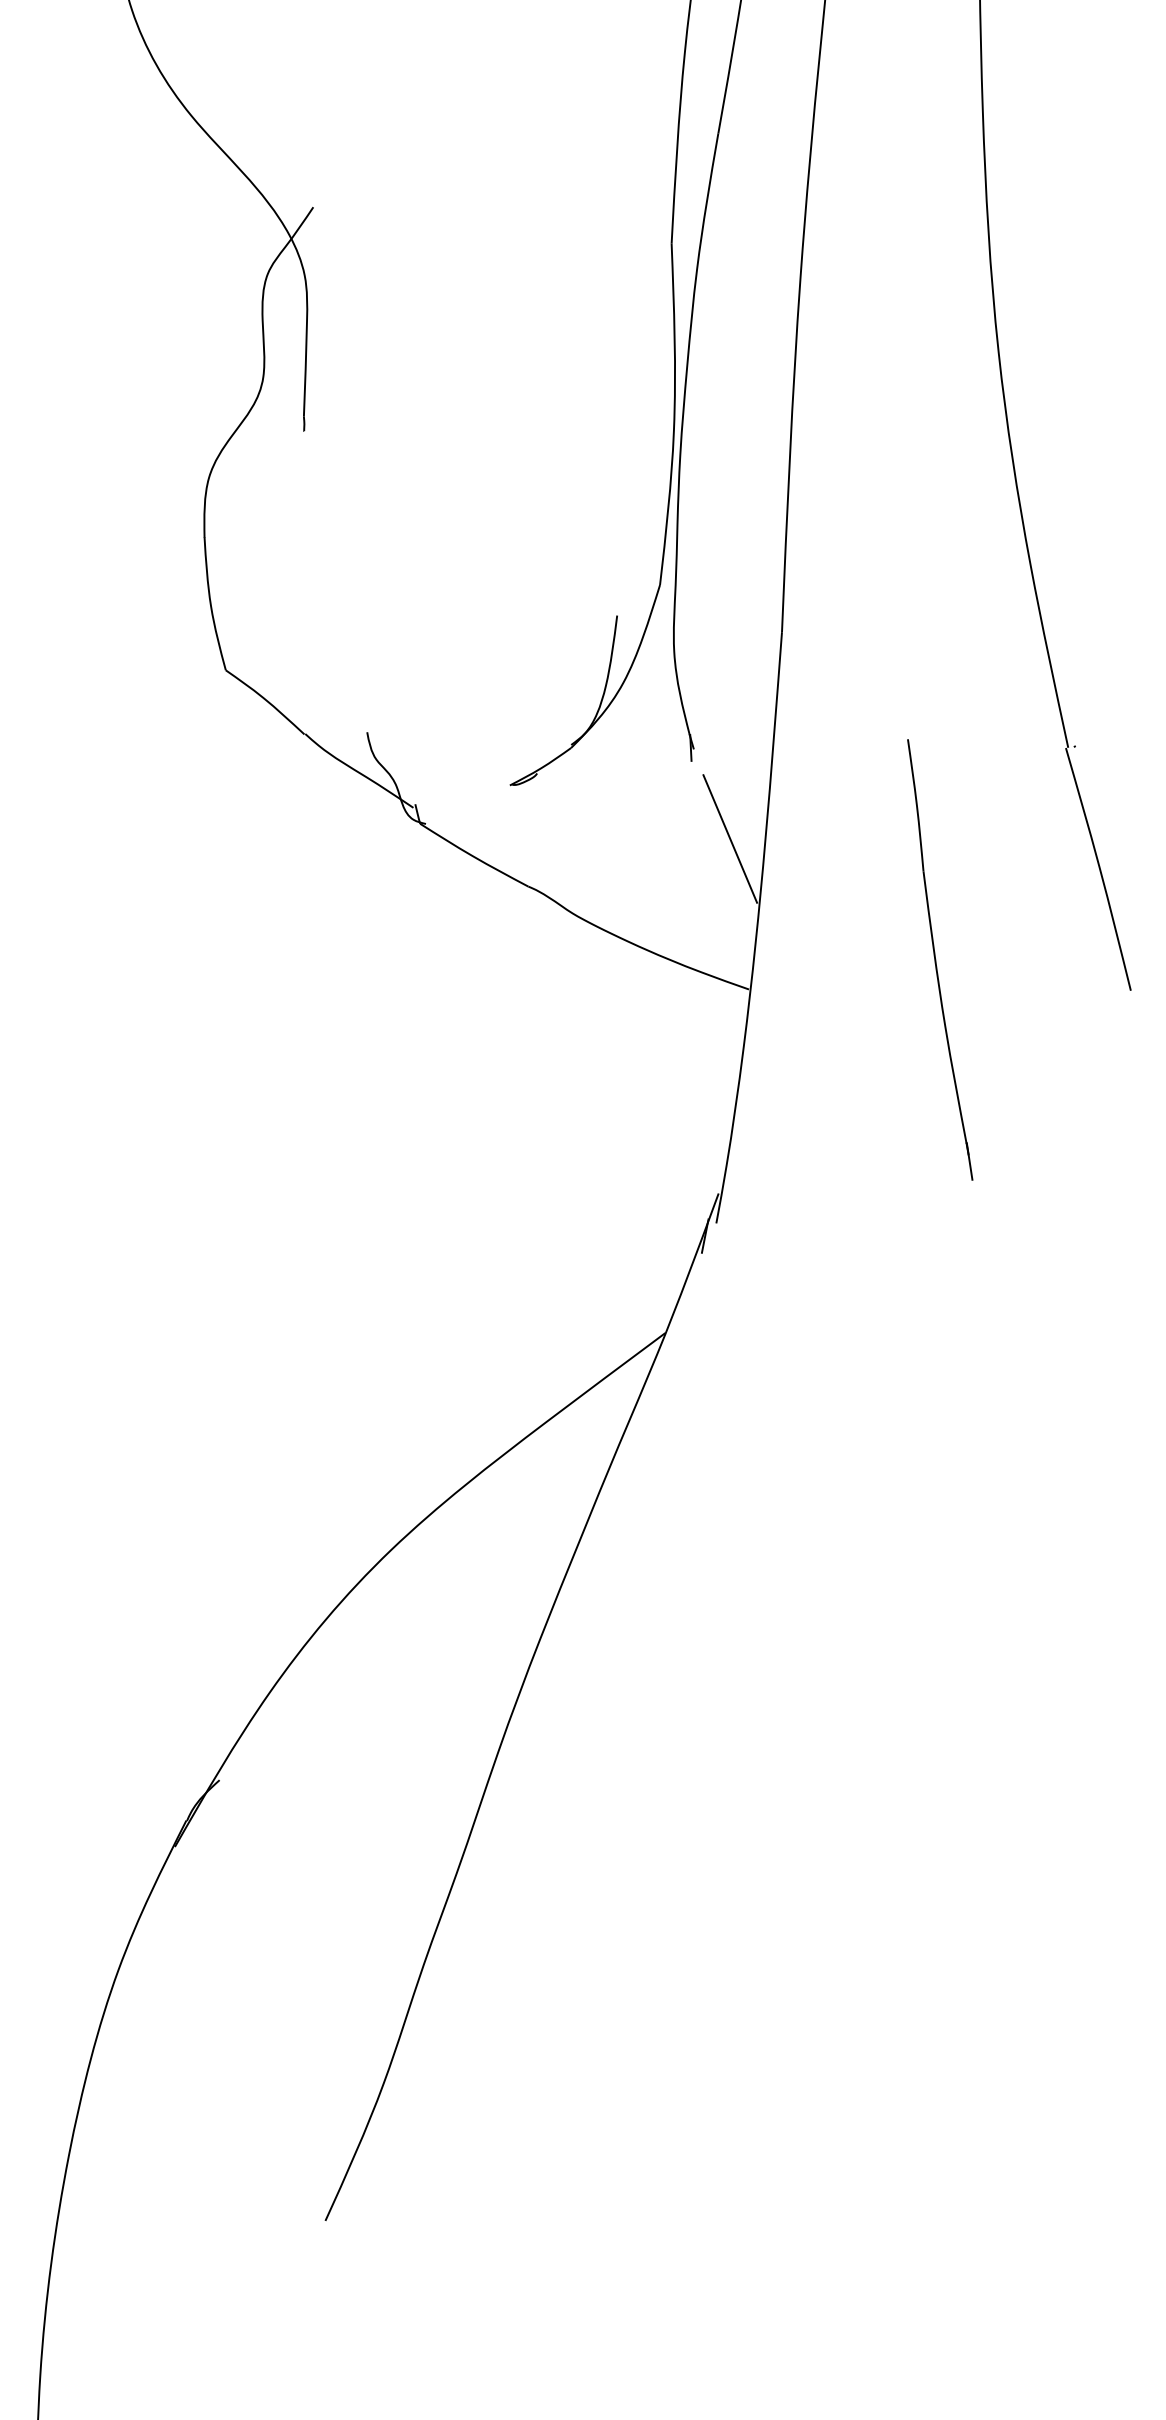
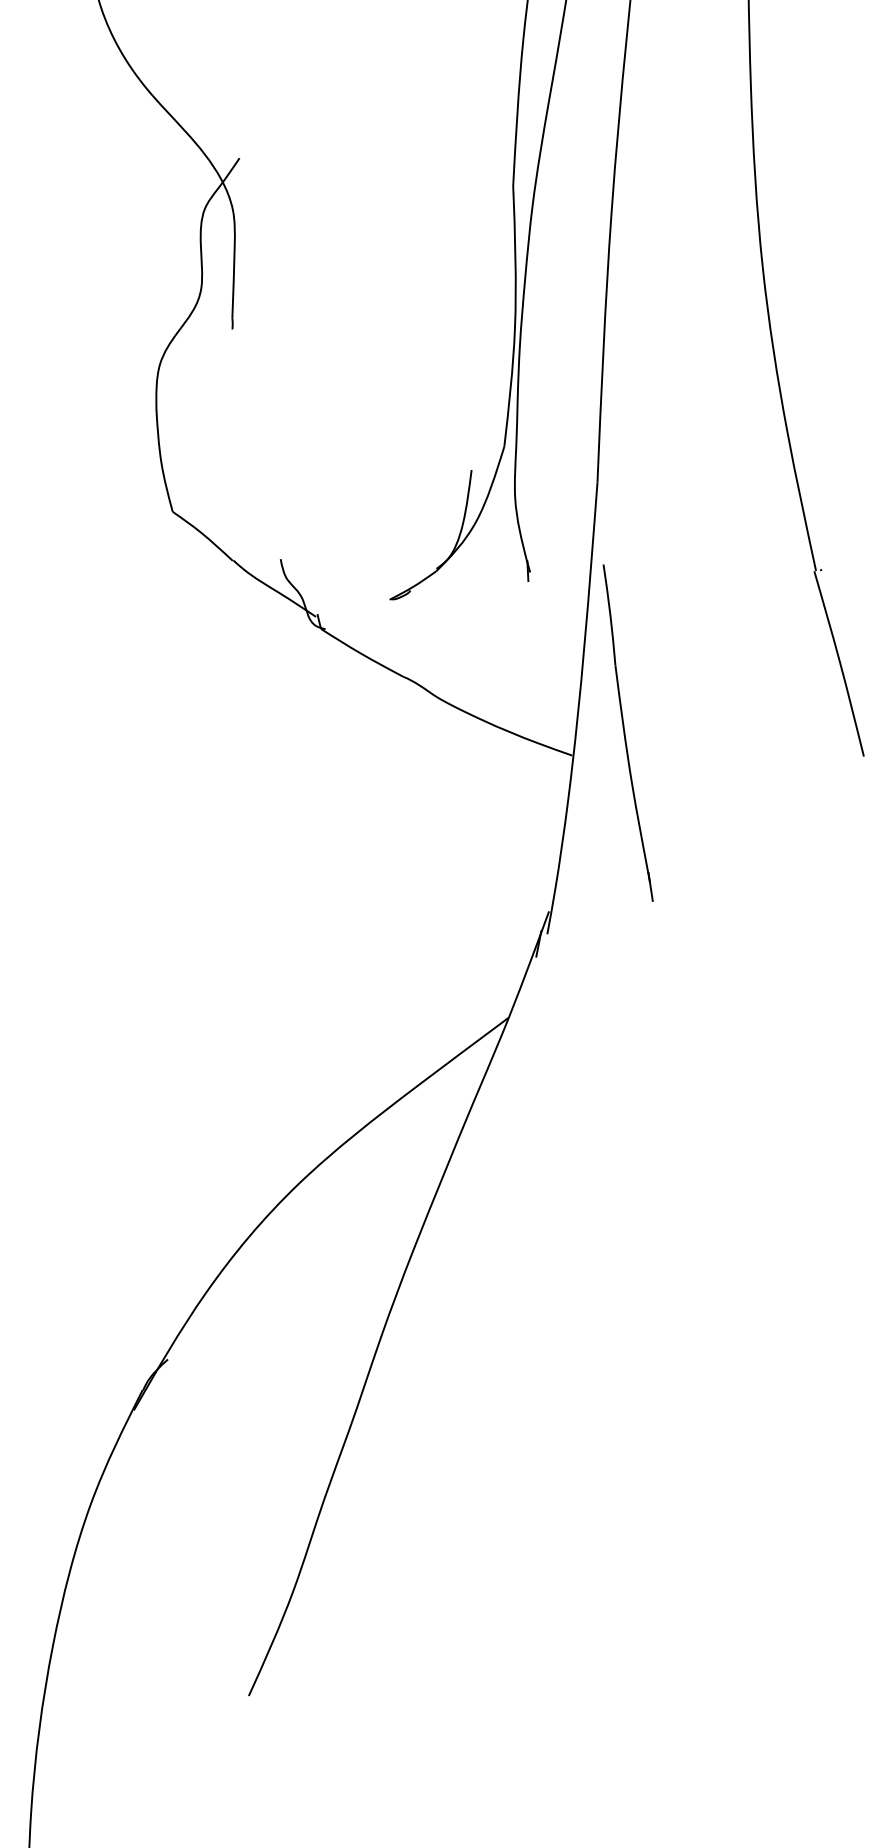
line: (730, 838) -> (558, 640), removed
part: (940, 959) -> (628, 732), moved

